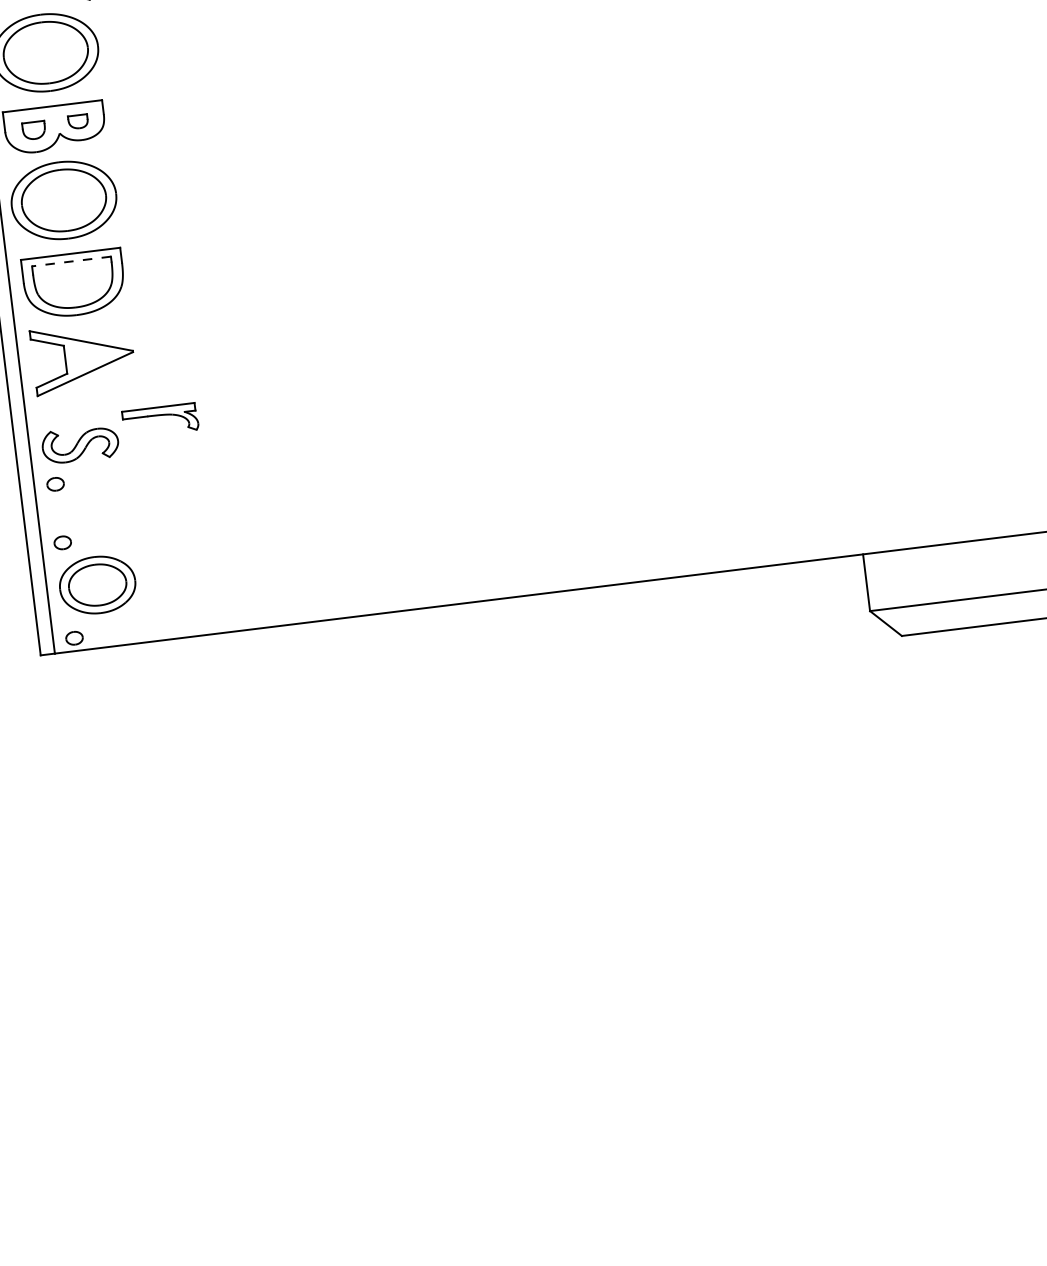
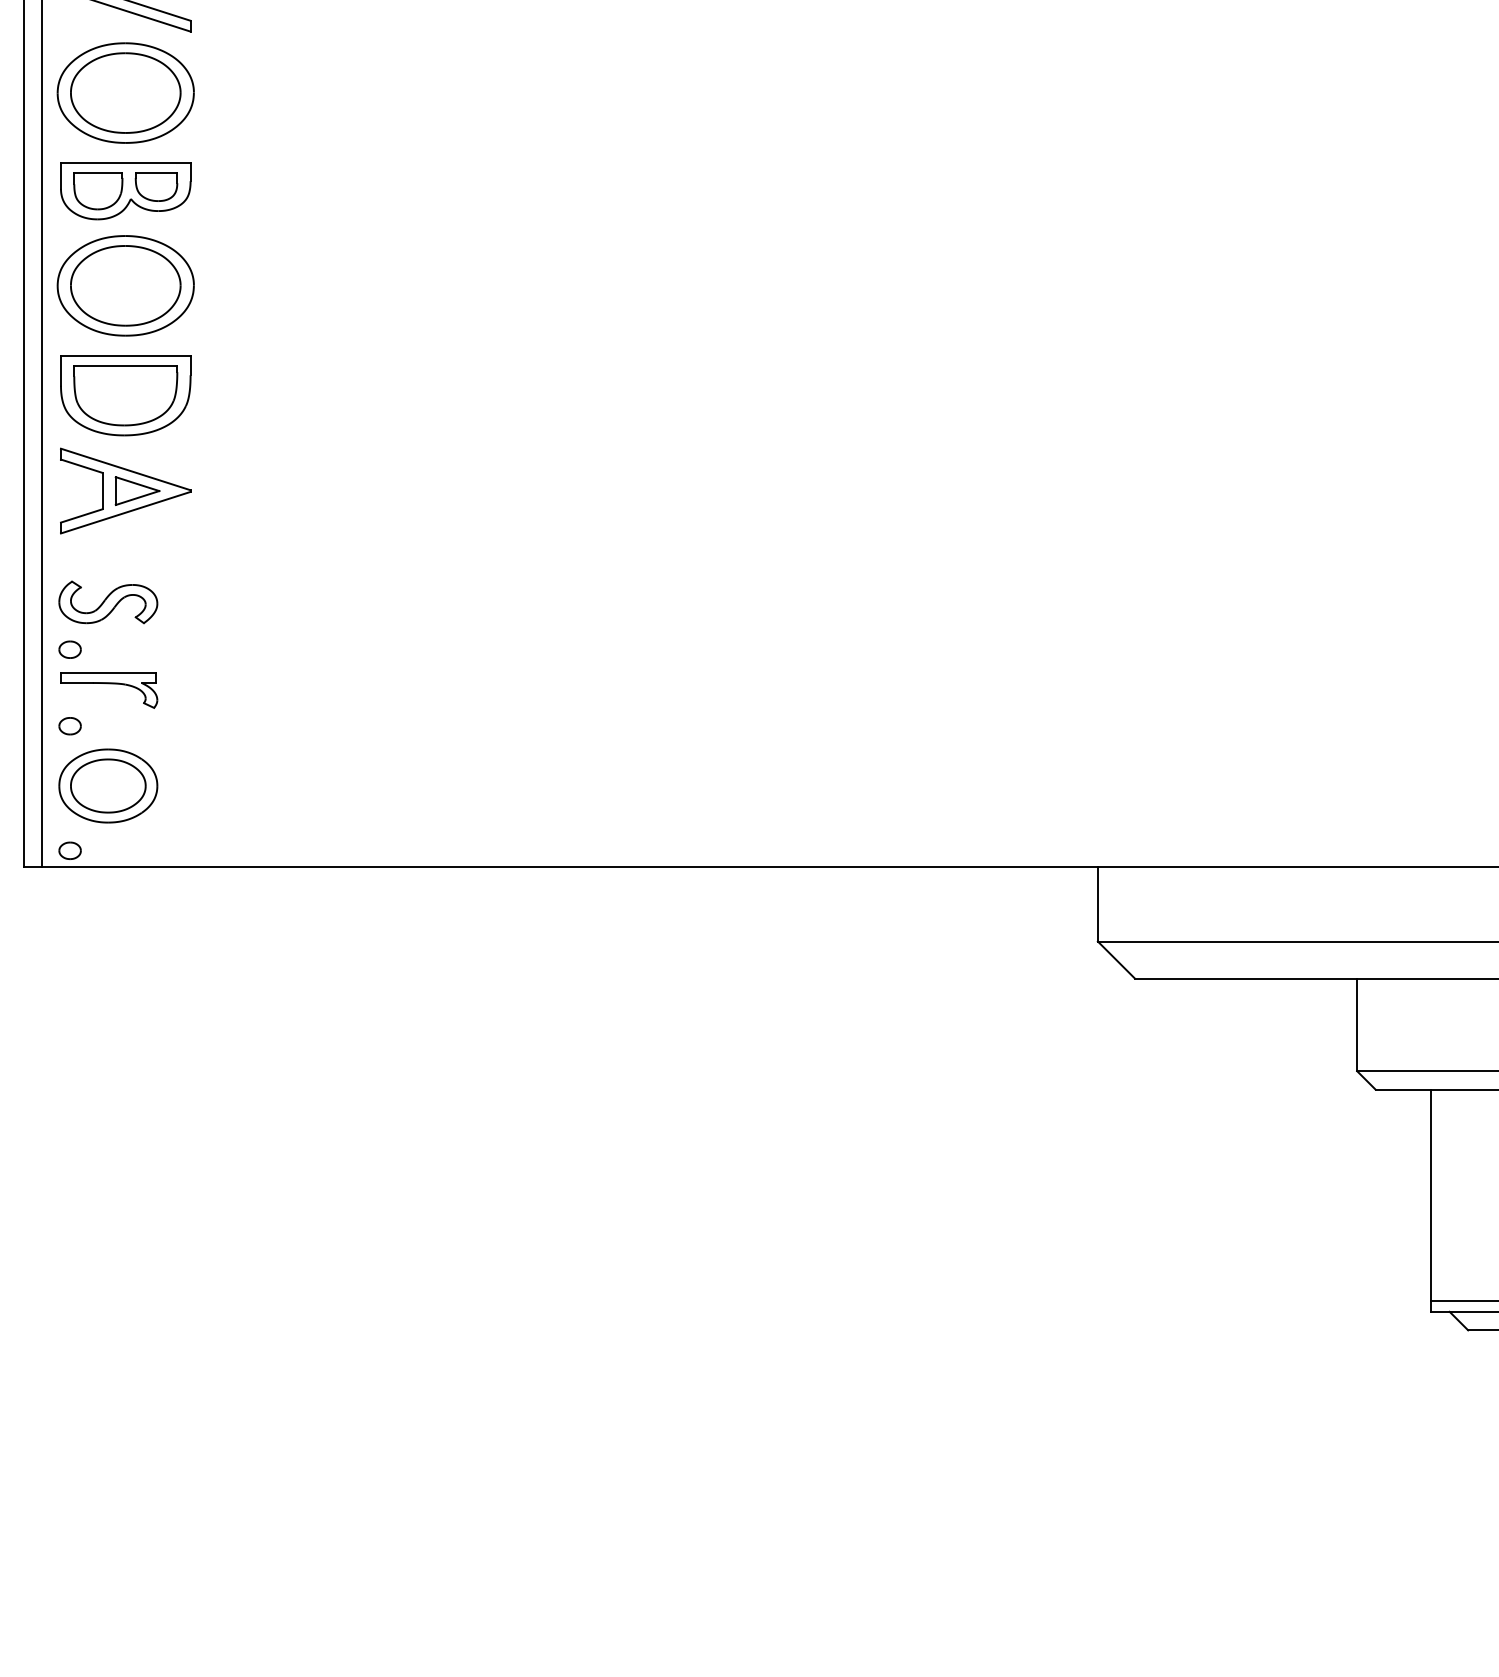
part: (78, 121) -> (156, 186), size x1.67
part: (34, 130) -> (98, 191), size x1.67
line: (71, 261) -> (125, 365), dashed -> solid
part: (92, 356) -> (137, 490), added
part: (160, 420) -> (109, 690), moved

